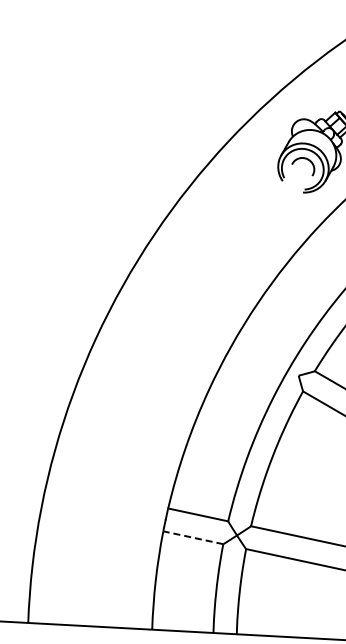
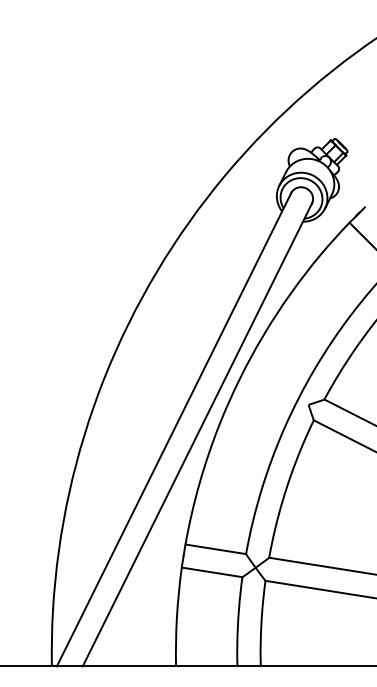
line: (162, 393) -> (173, 429), added
line: (186, 399) -> (197, 434), added
line: (193, 537) -> (212, 572), dashed -> solid

